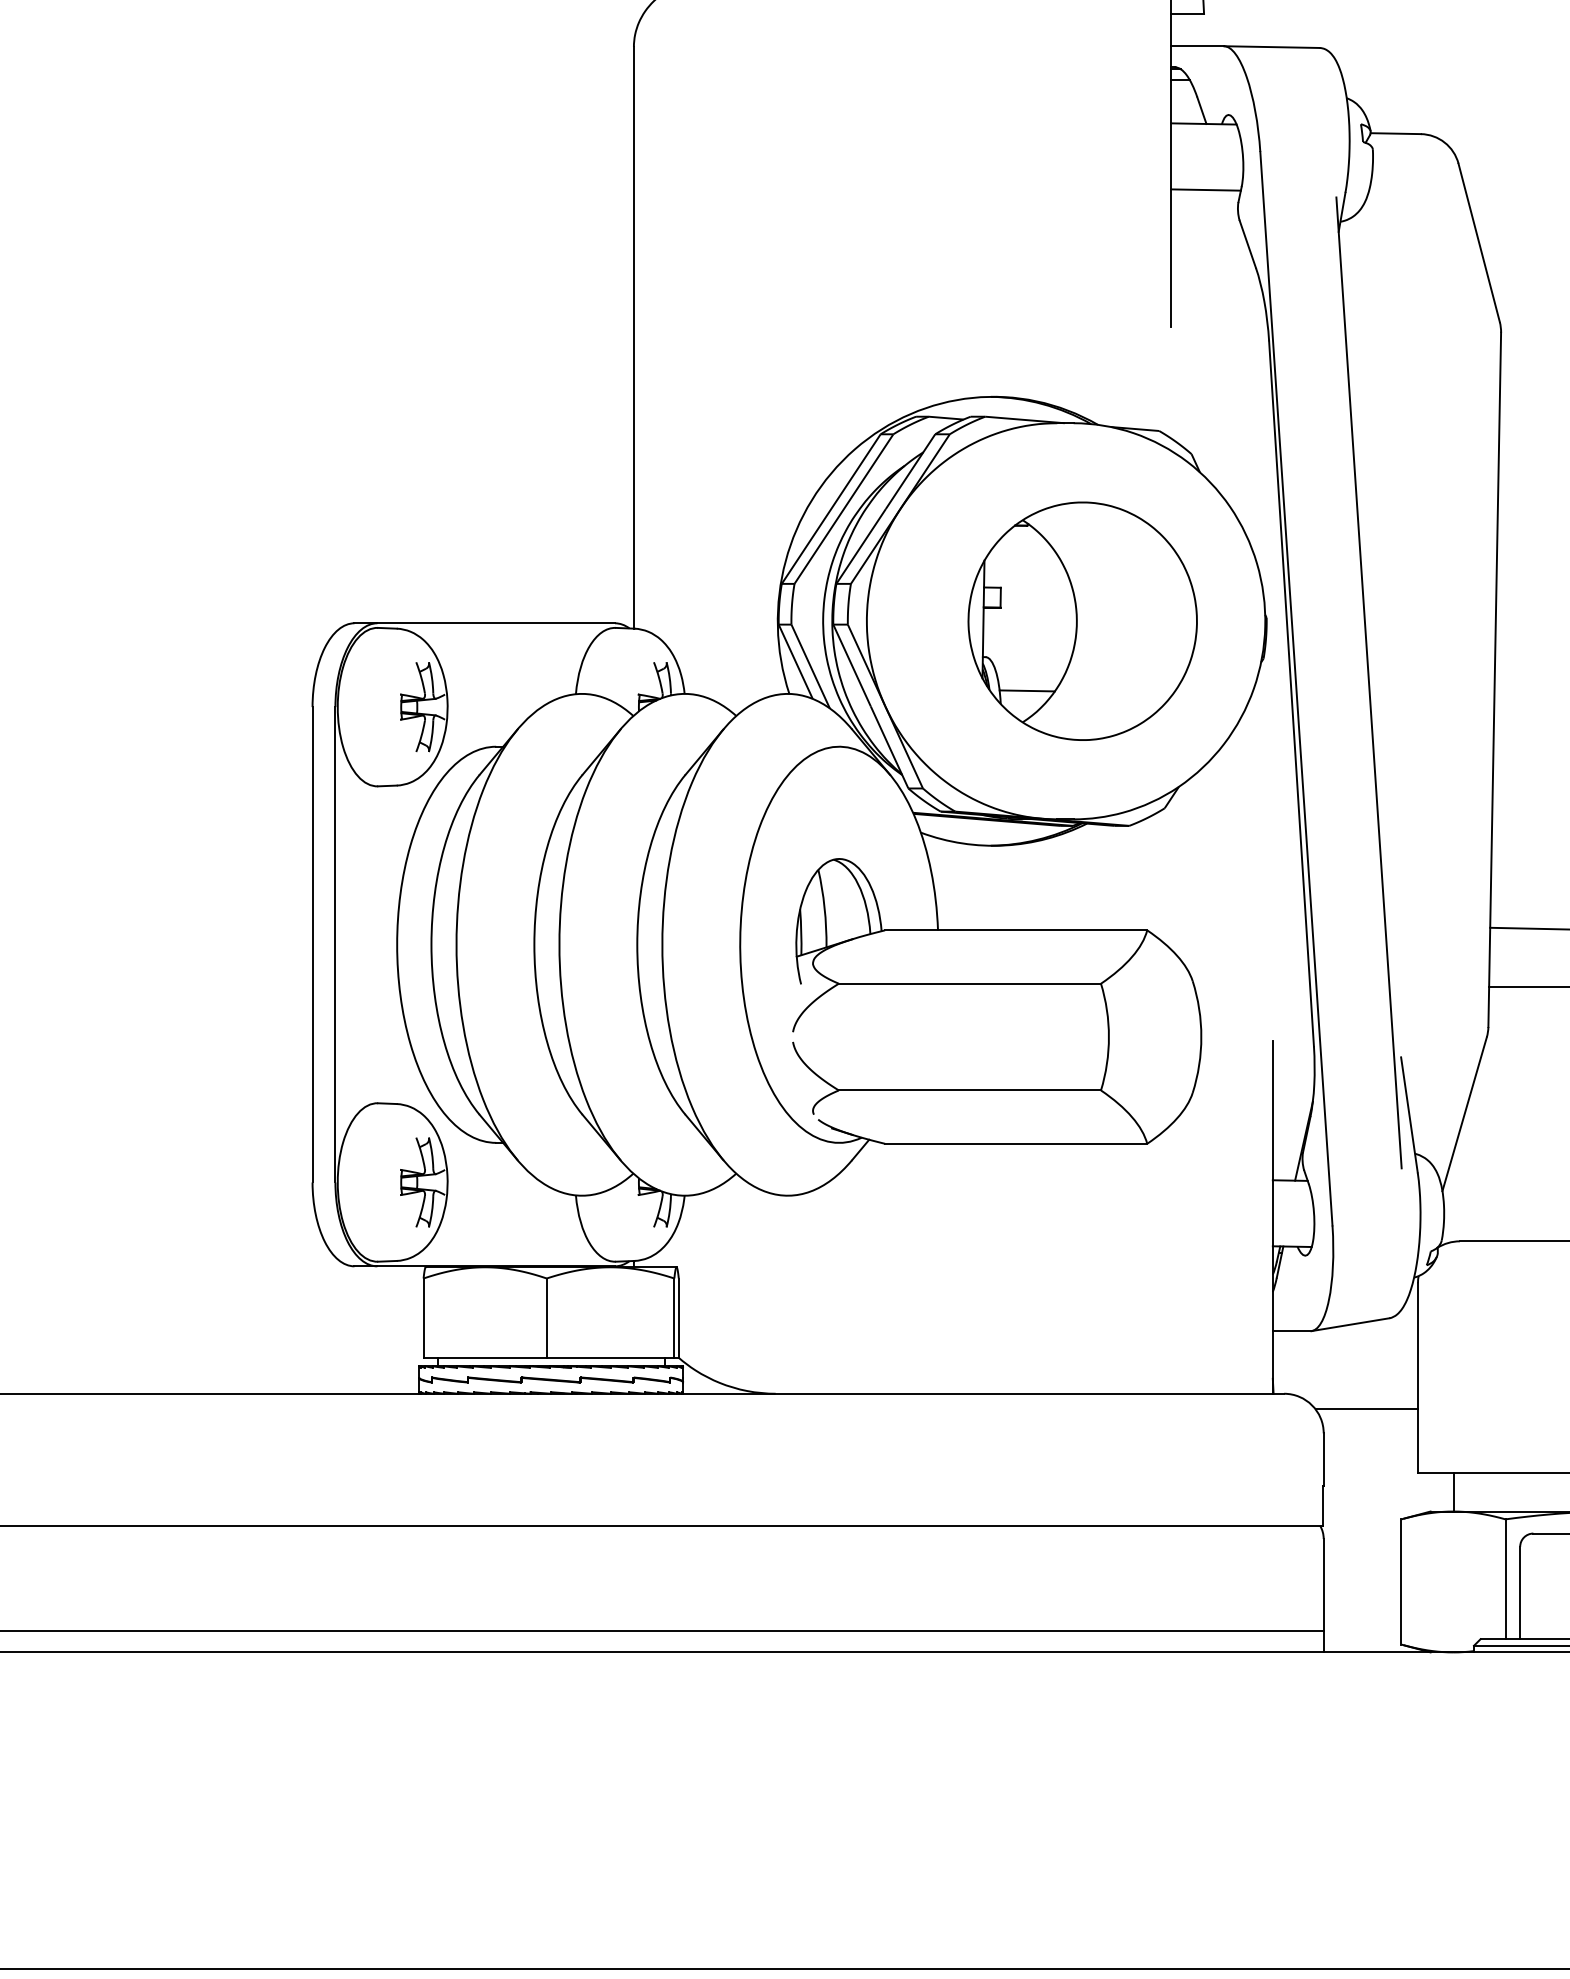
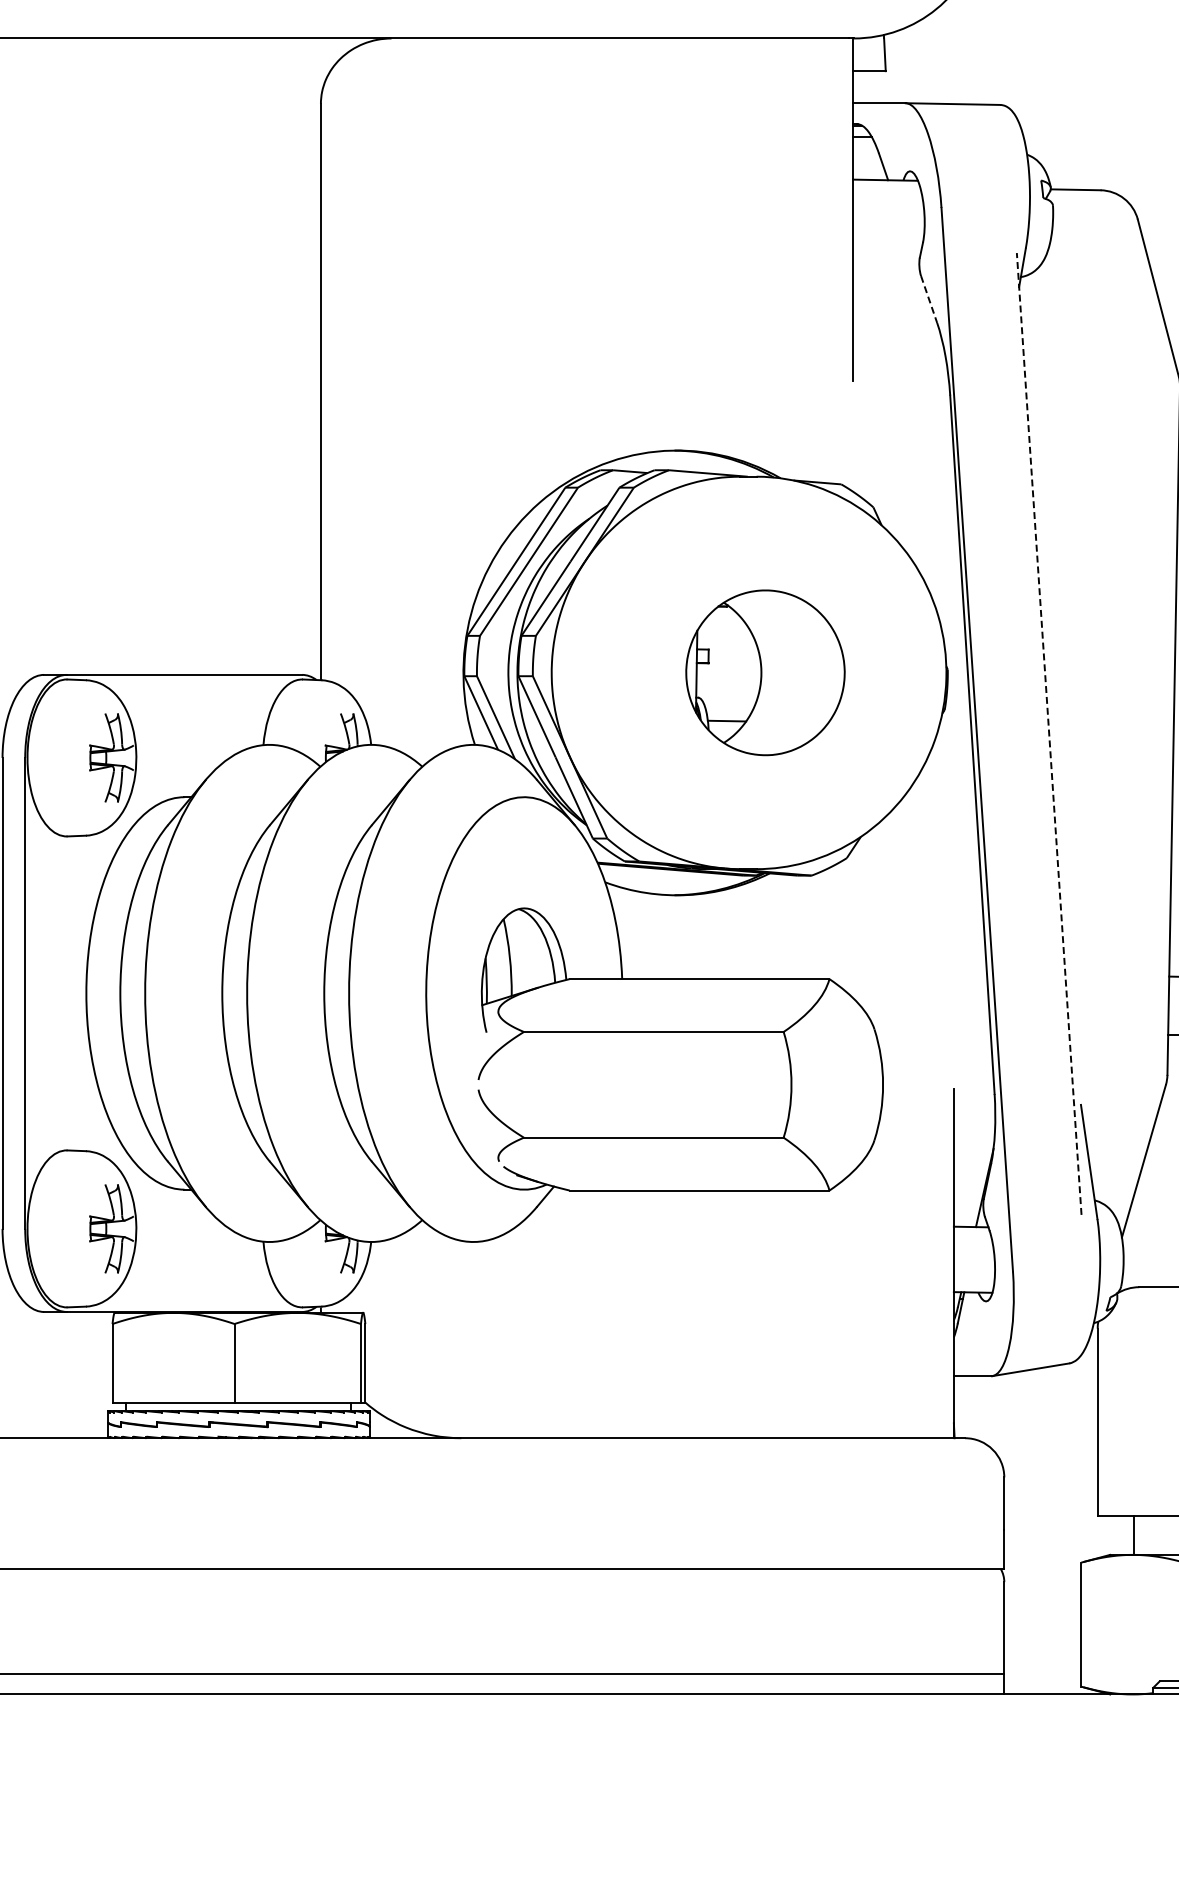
line: (1205, 189) -> (887, 245), removed
line: (1247, 244) -> (928, 299), solid -> dashed
part: (1082, 620) -> (765, 672), size x0.7
line: (1369, 682) -> (1049, 733), solid -> dashed
line: (1366, 1409) -> (1046, 1453), removed

